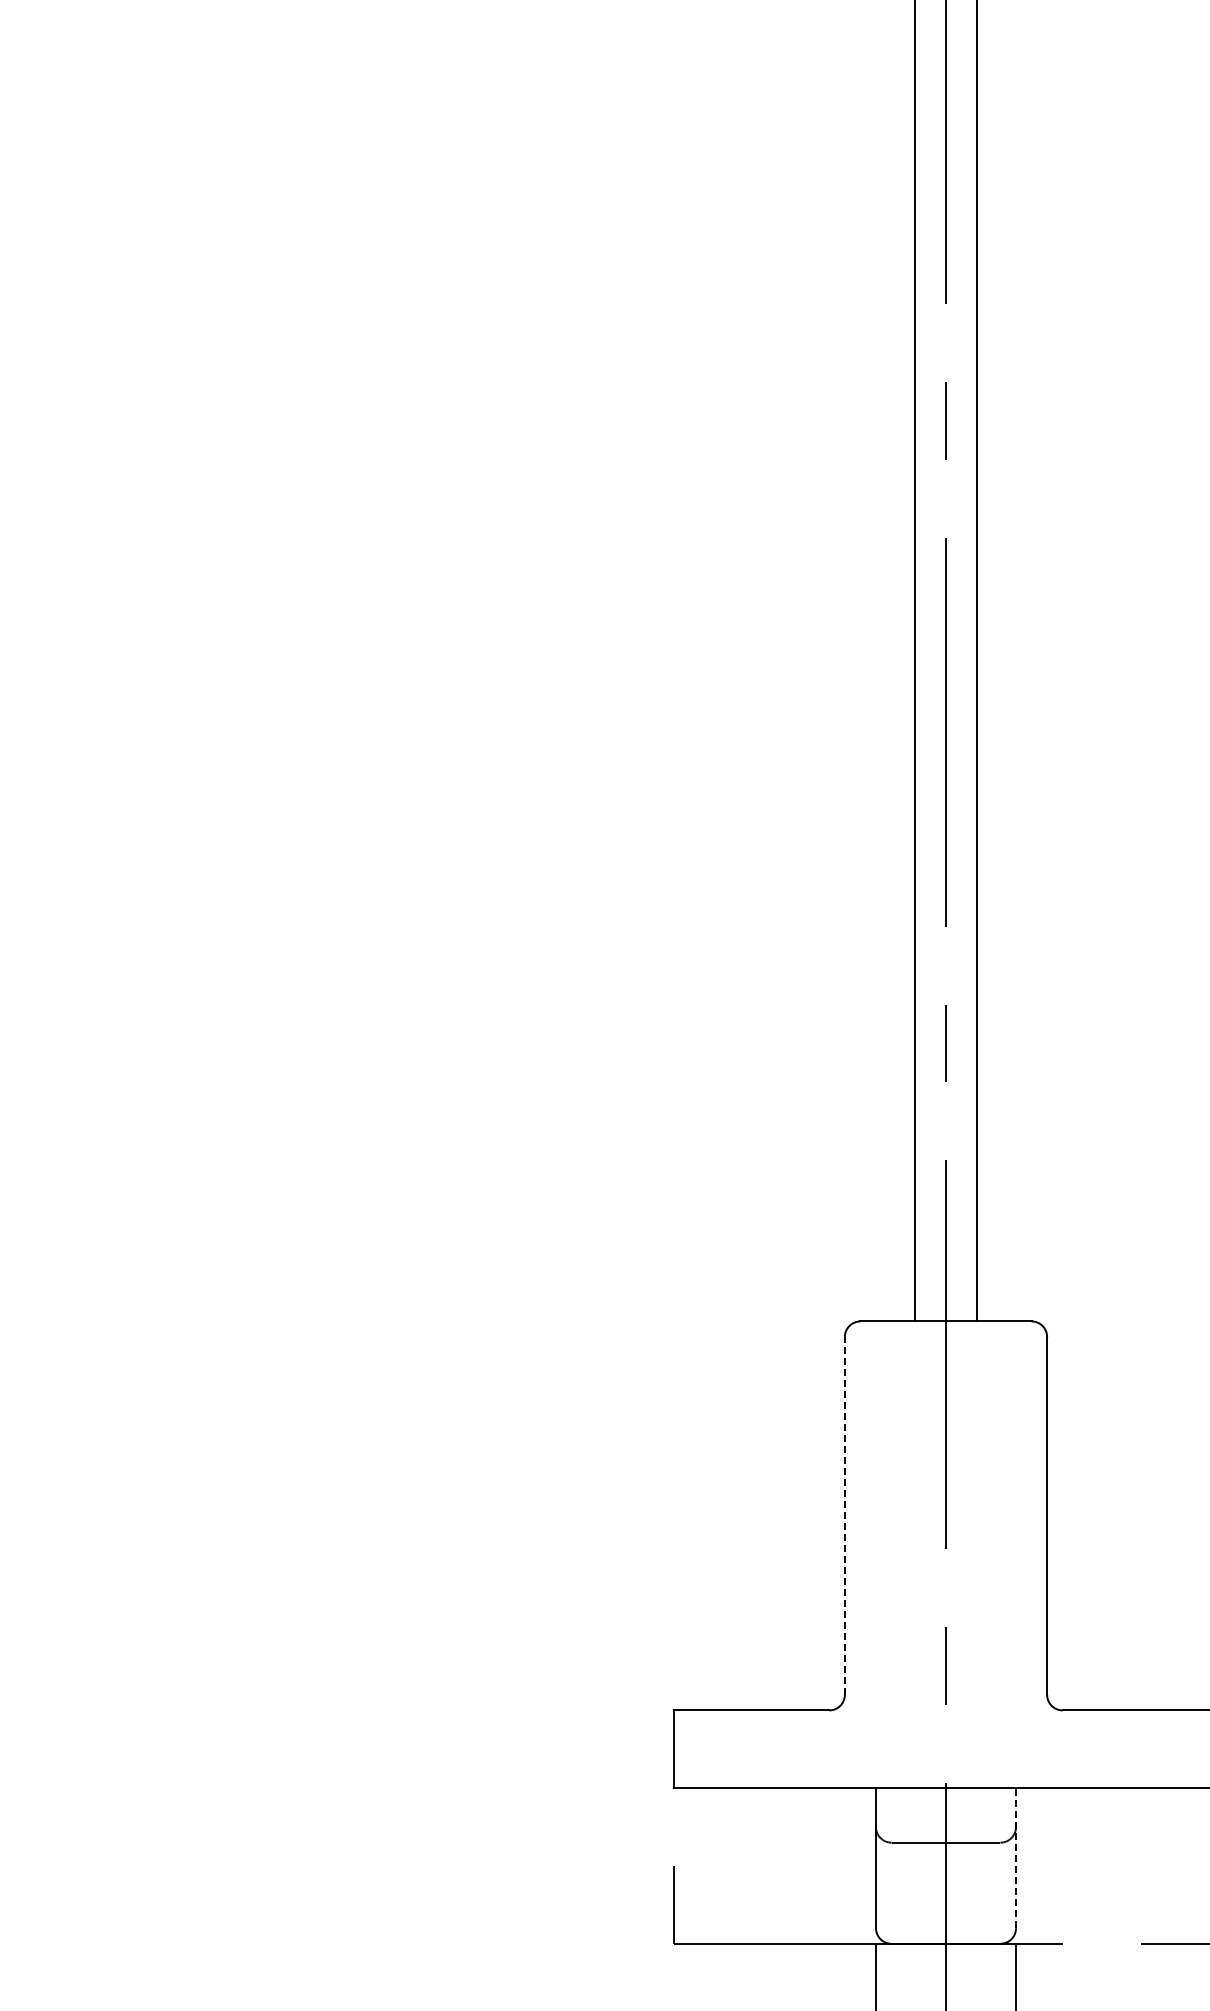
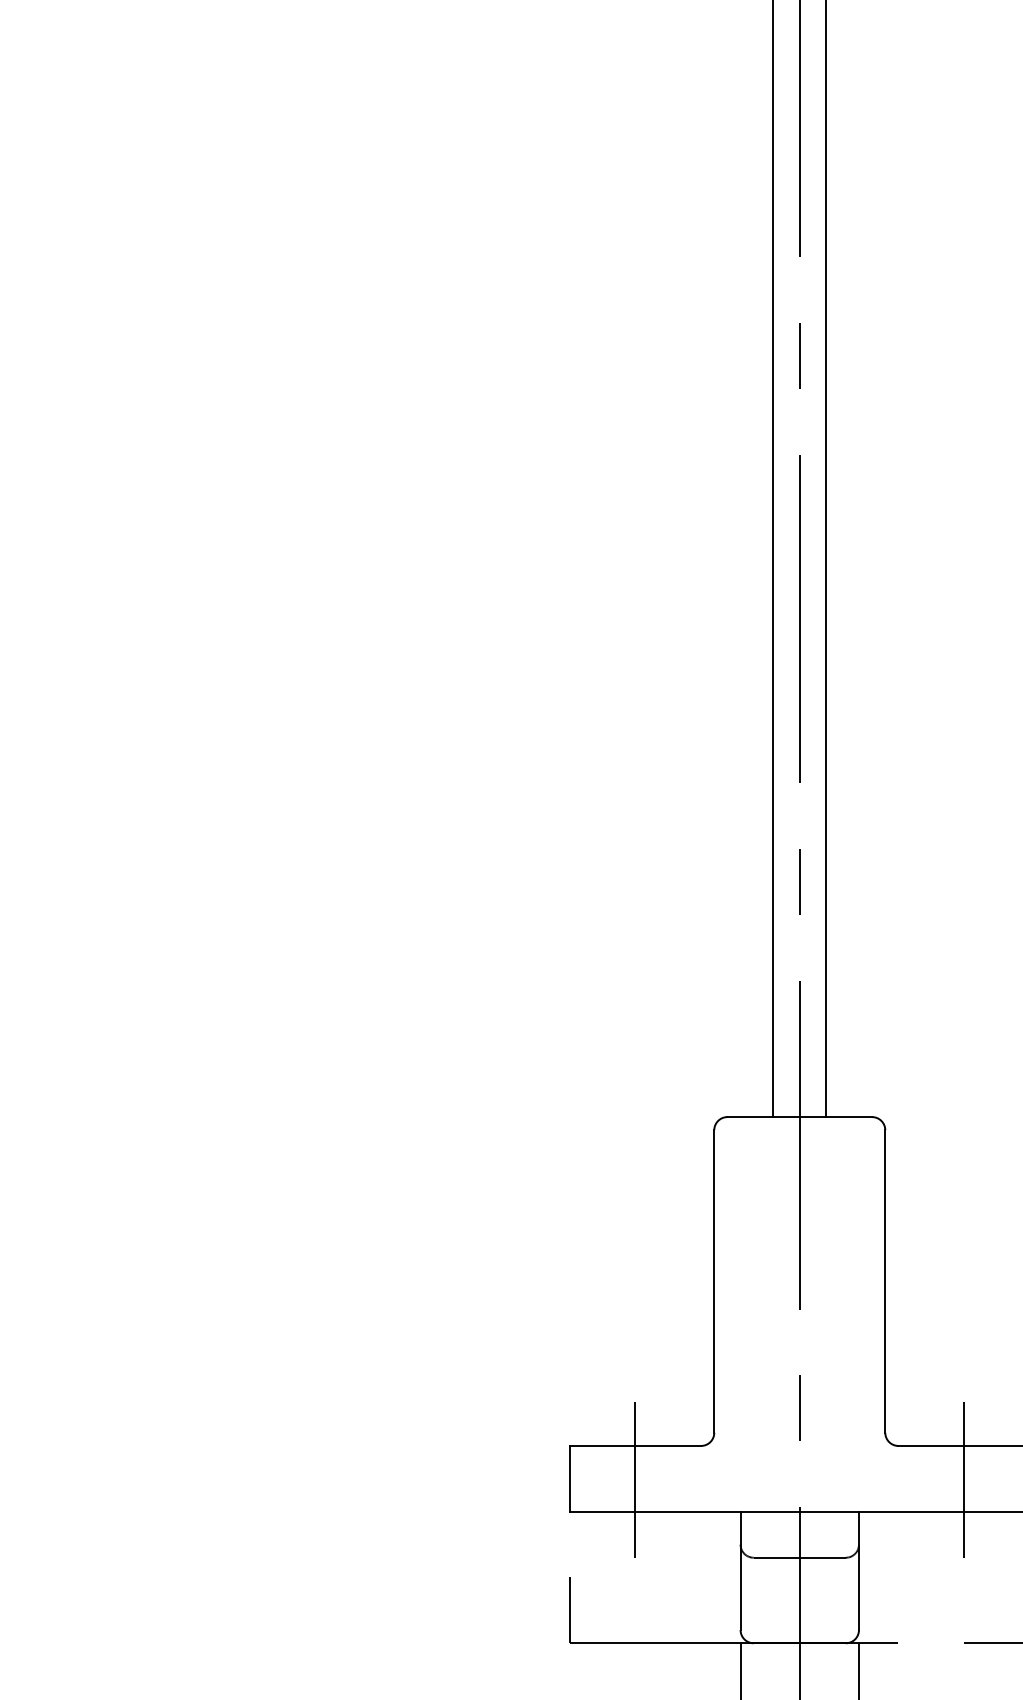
line: (844, 1515) -> (713, 1281), dashed -> solid
line: (751, 1750) -> (635, 1479), added
line: (1140, 1750) -> (964, 1479), added
line: (1016, 1857) -> (859, 1570), dashed -> solid

